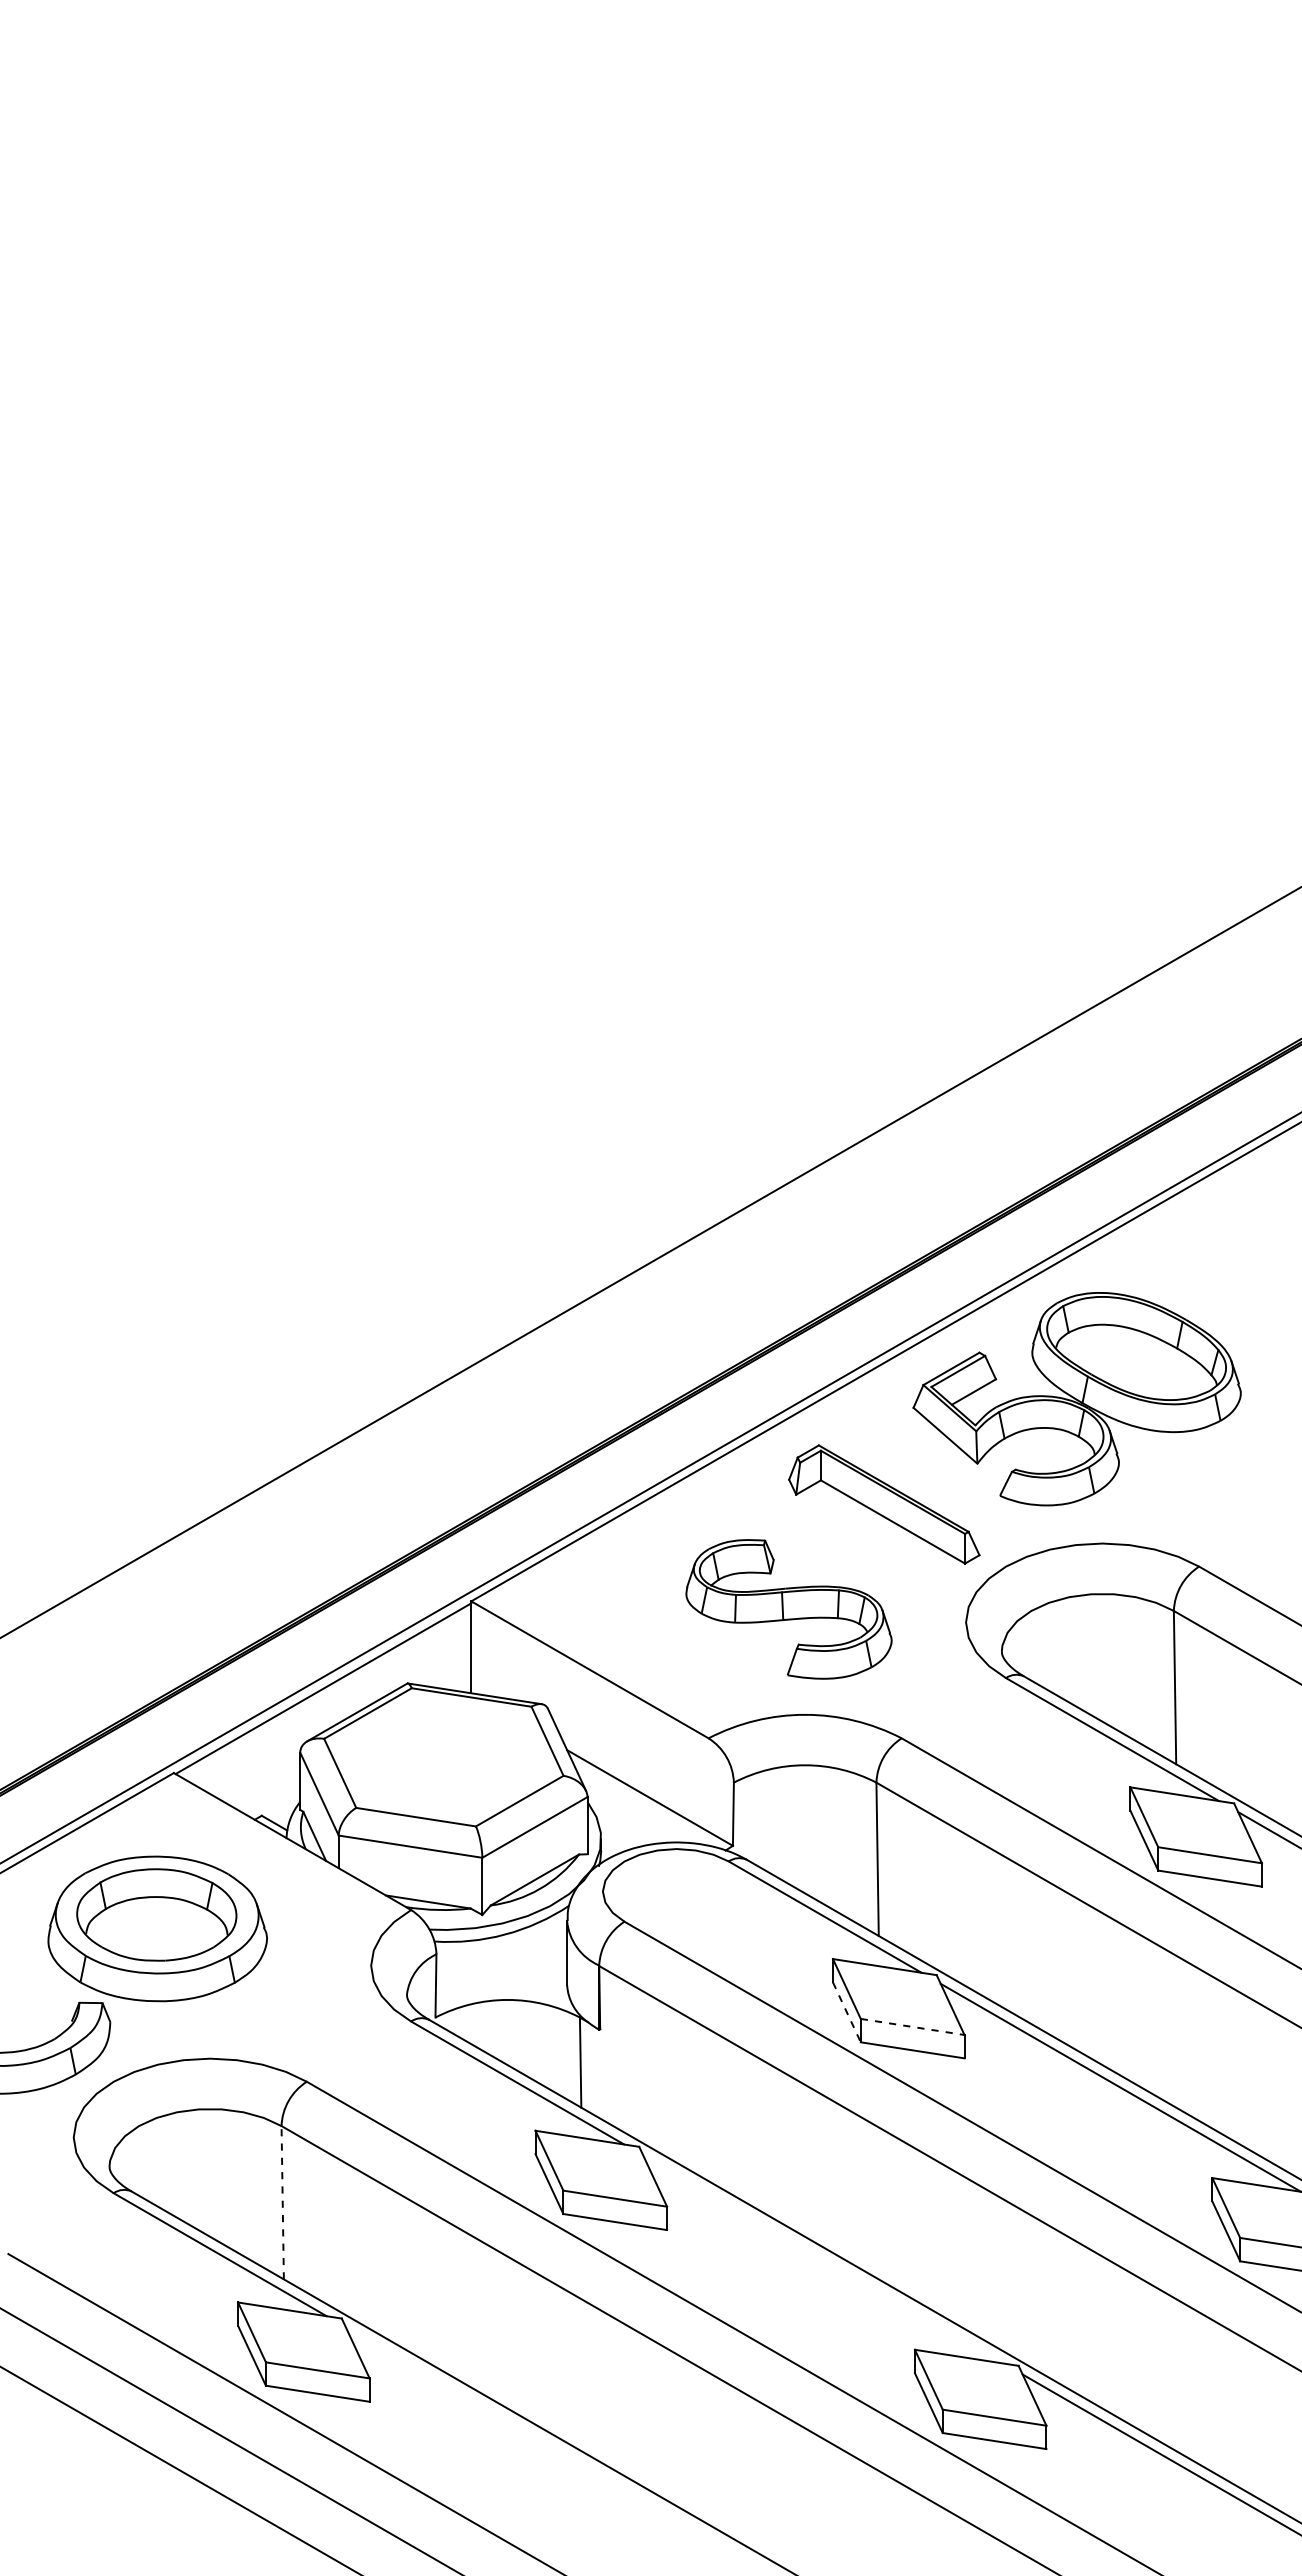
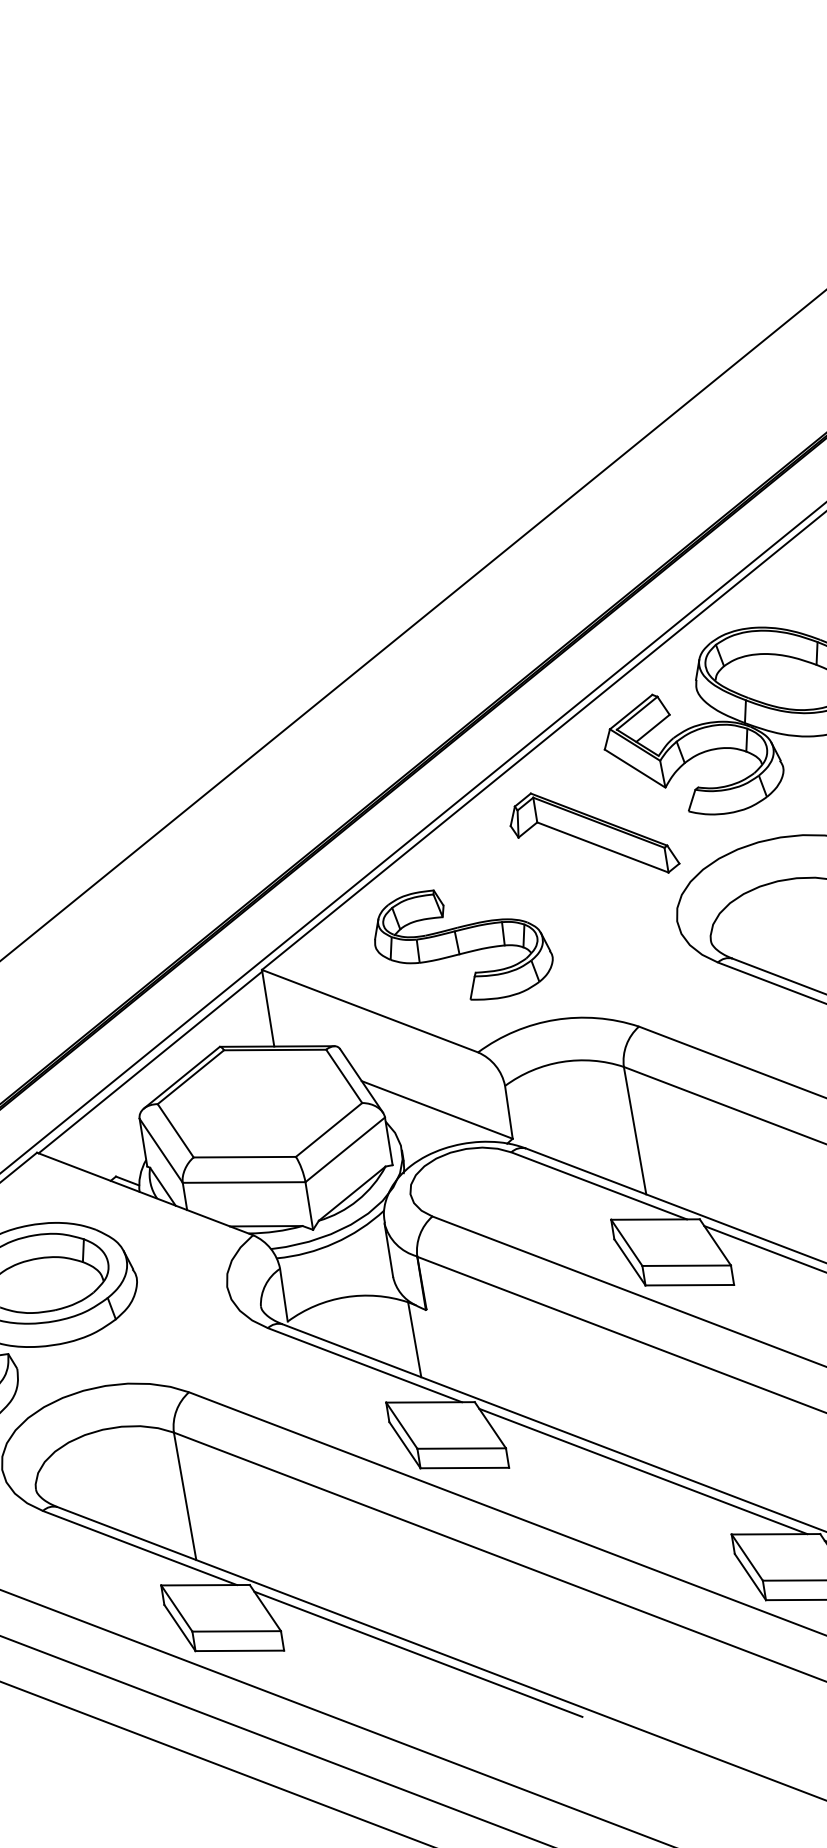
part: (788, 1609) -> (462, 944), moved
line: (847, 2012) -> (630, 1262), dashed -> solid
line: (913, 2027) -> (687, 1266), dashed -> solid
line: (282, 2202) -> (184, 1496), dashed -> solid
line: (823, 2259) -> (643, 1471), added
line: (525, 2431) -> (418, 1654), added

